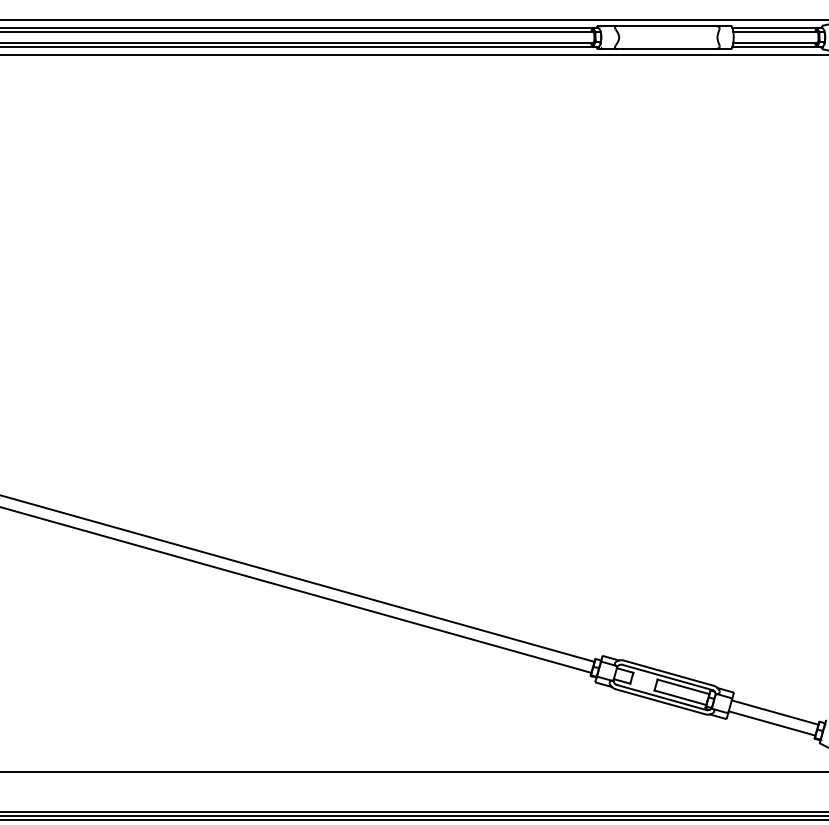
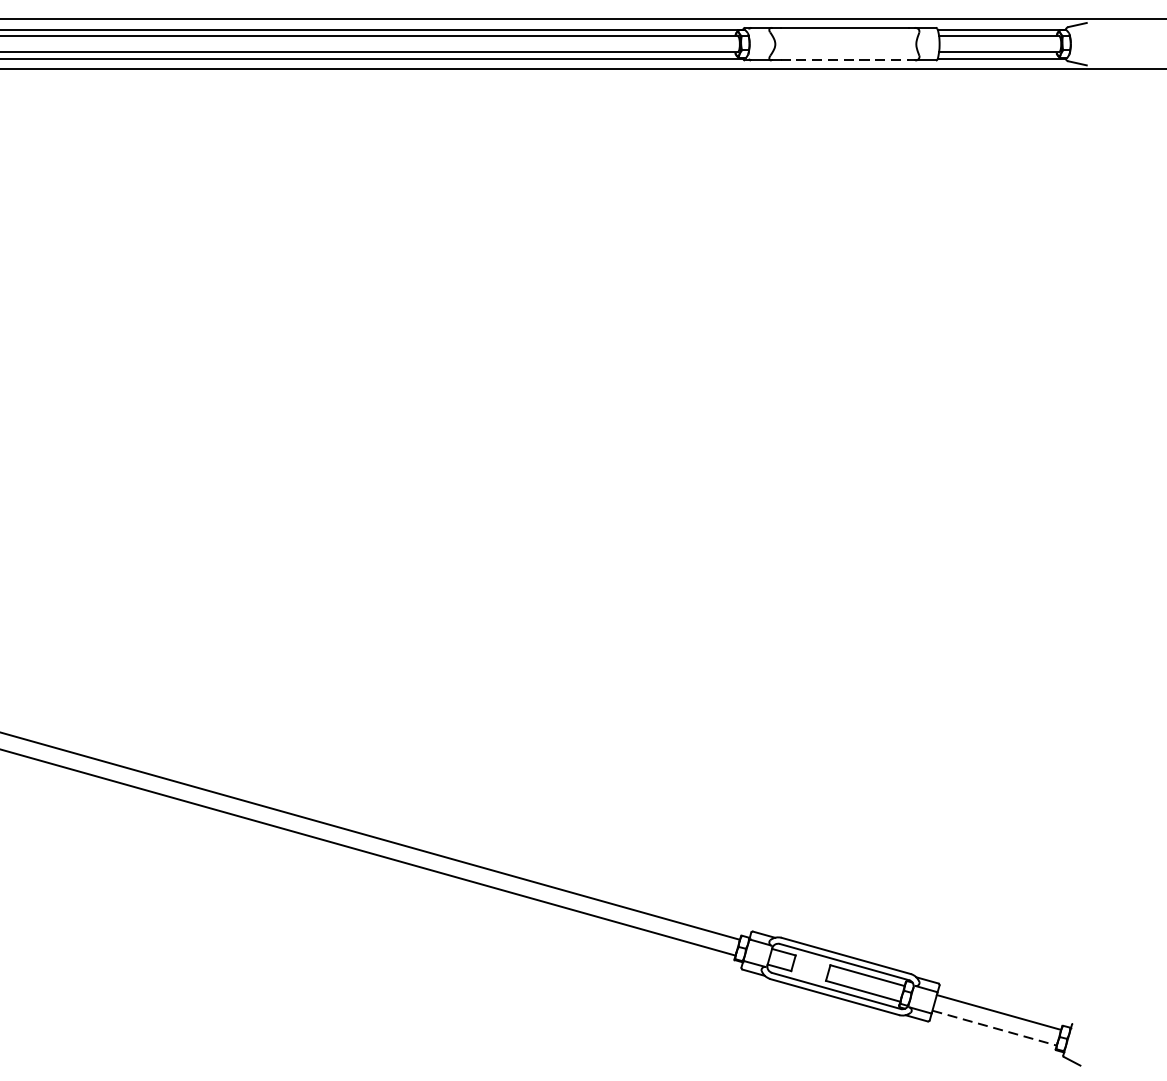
line: (667, 48) -> (844, 59), solid -> dashed
line: (772, 723) -> (995, 1028), solid -> dashed

